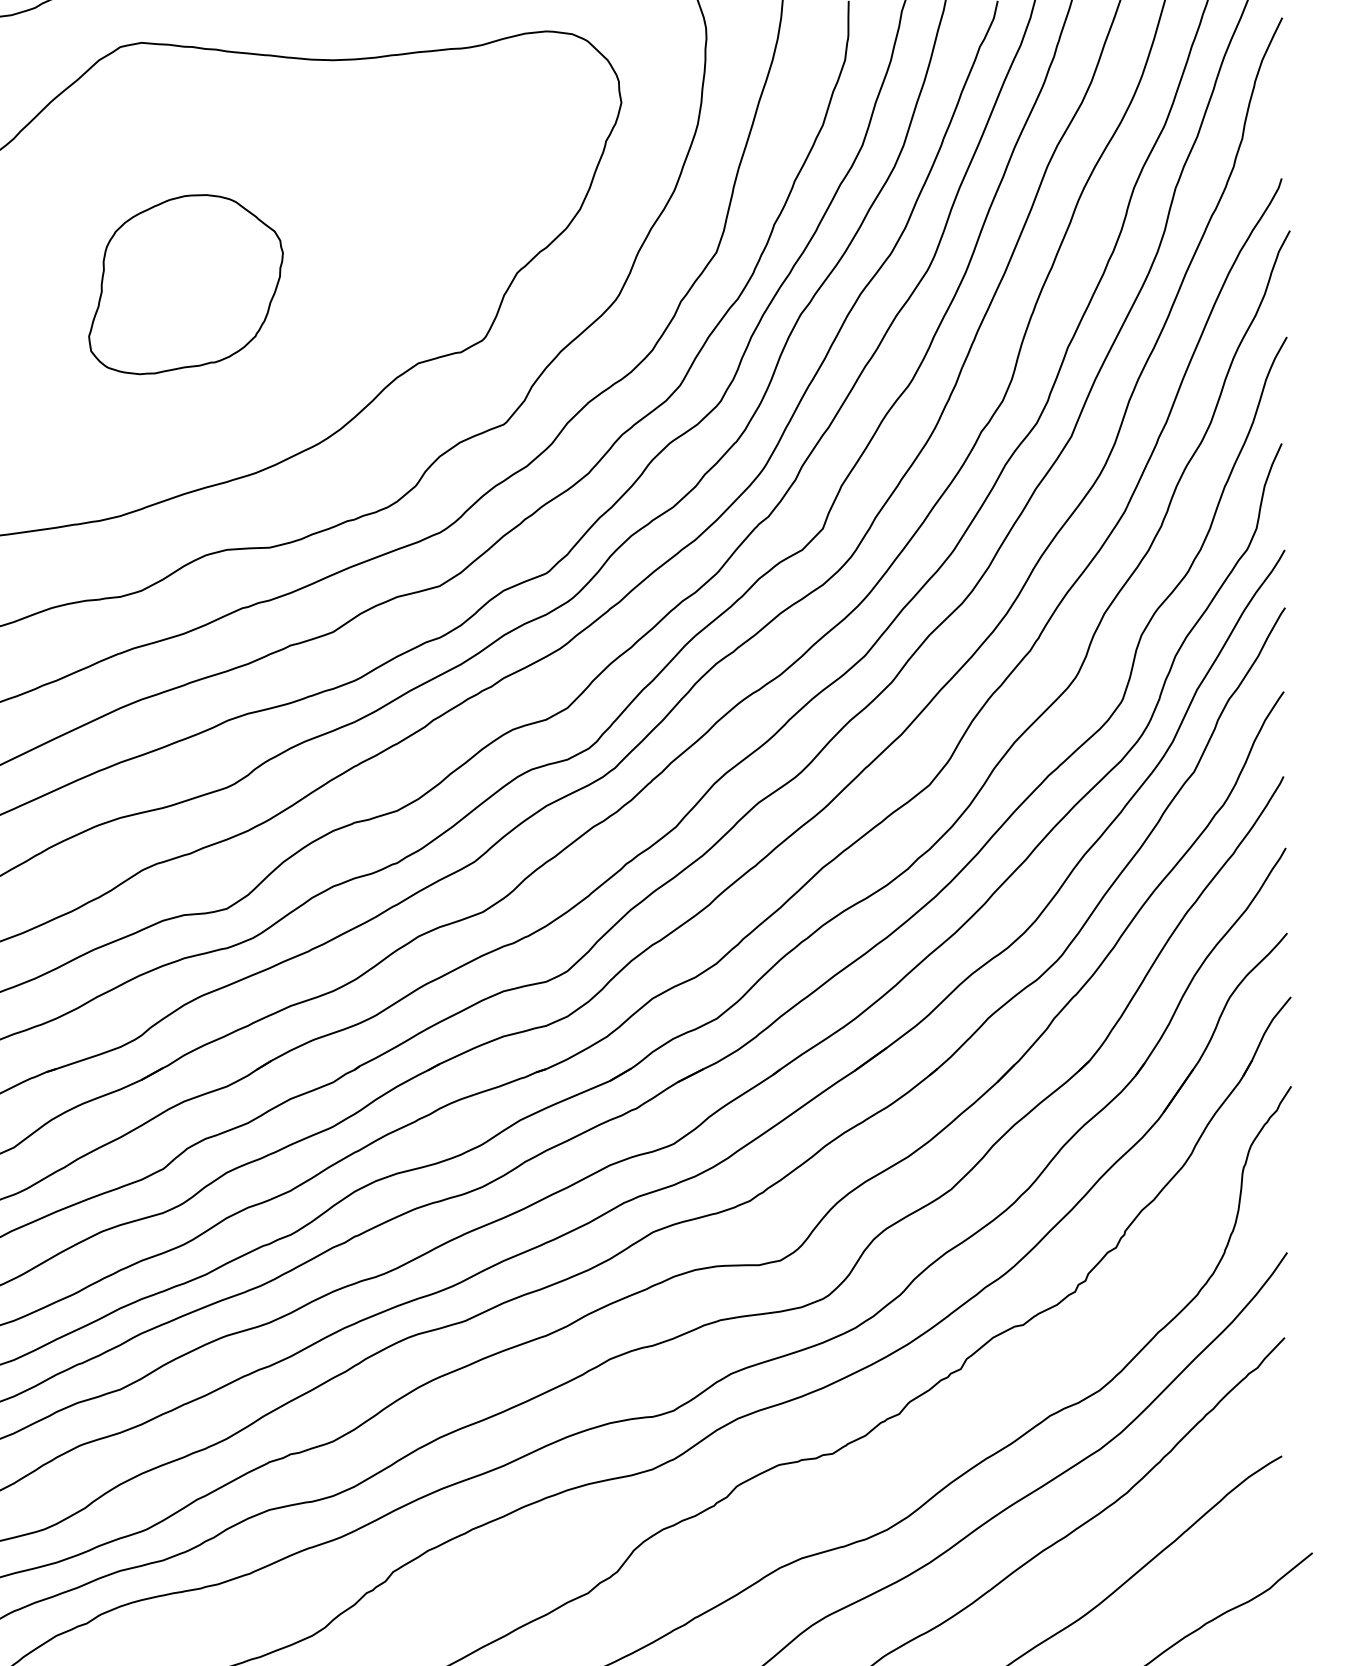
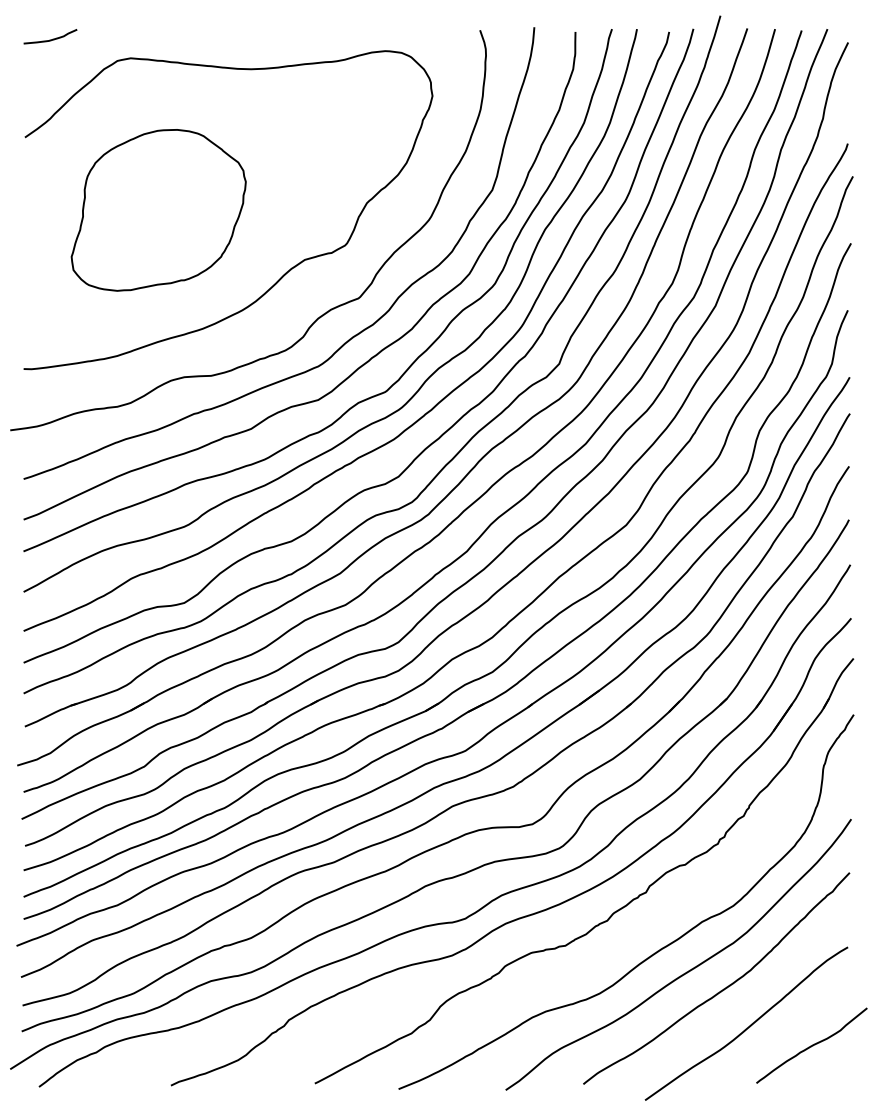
part: (185, 284) -> (158, 210), size x1.43

